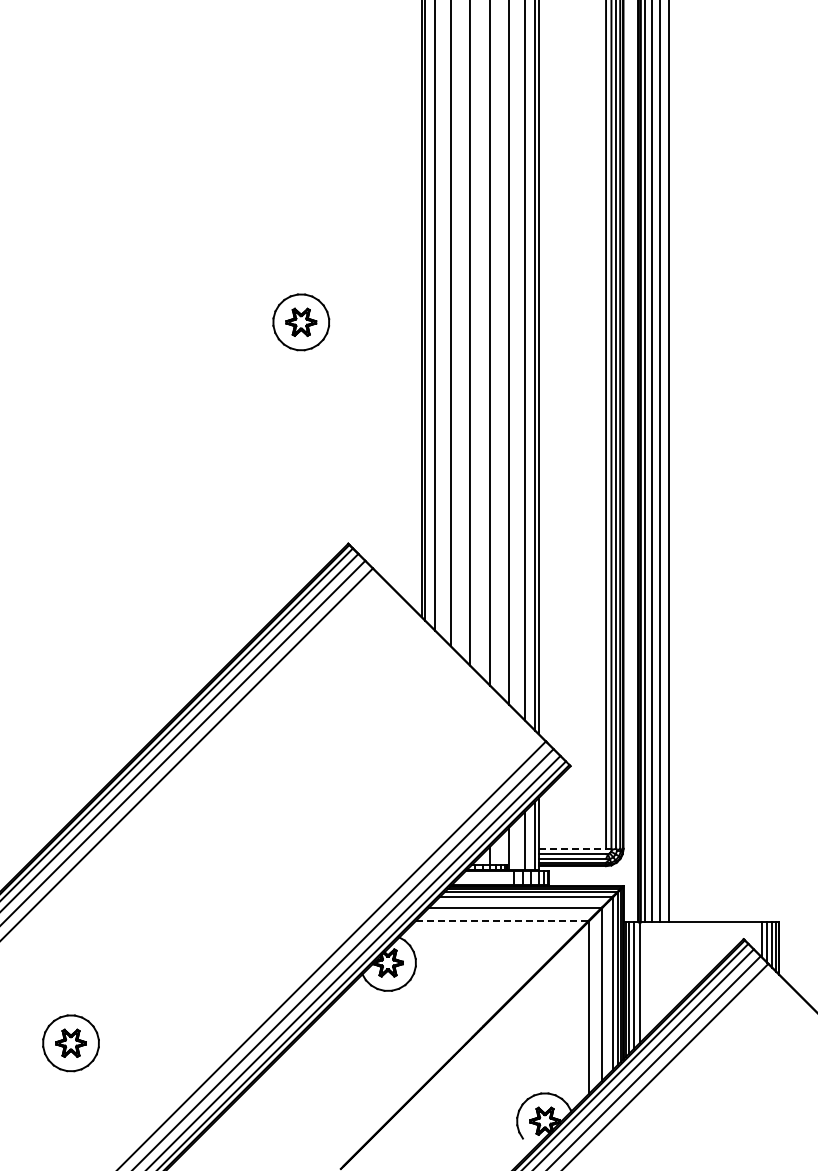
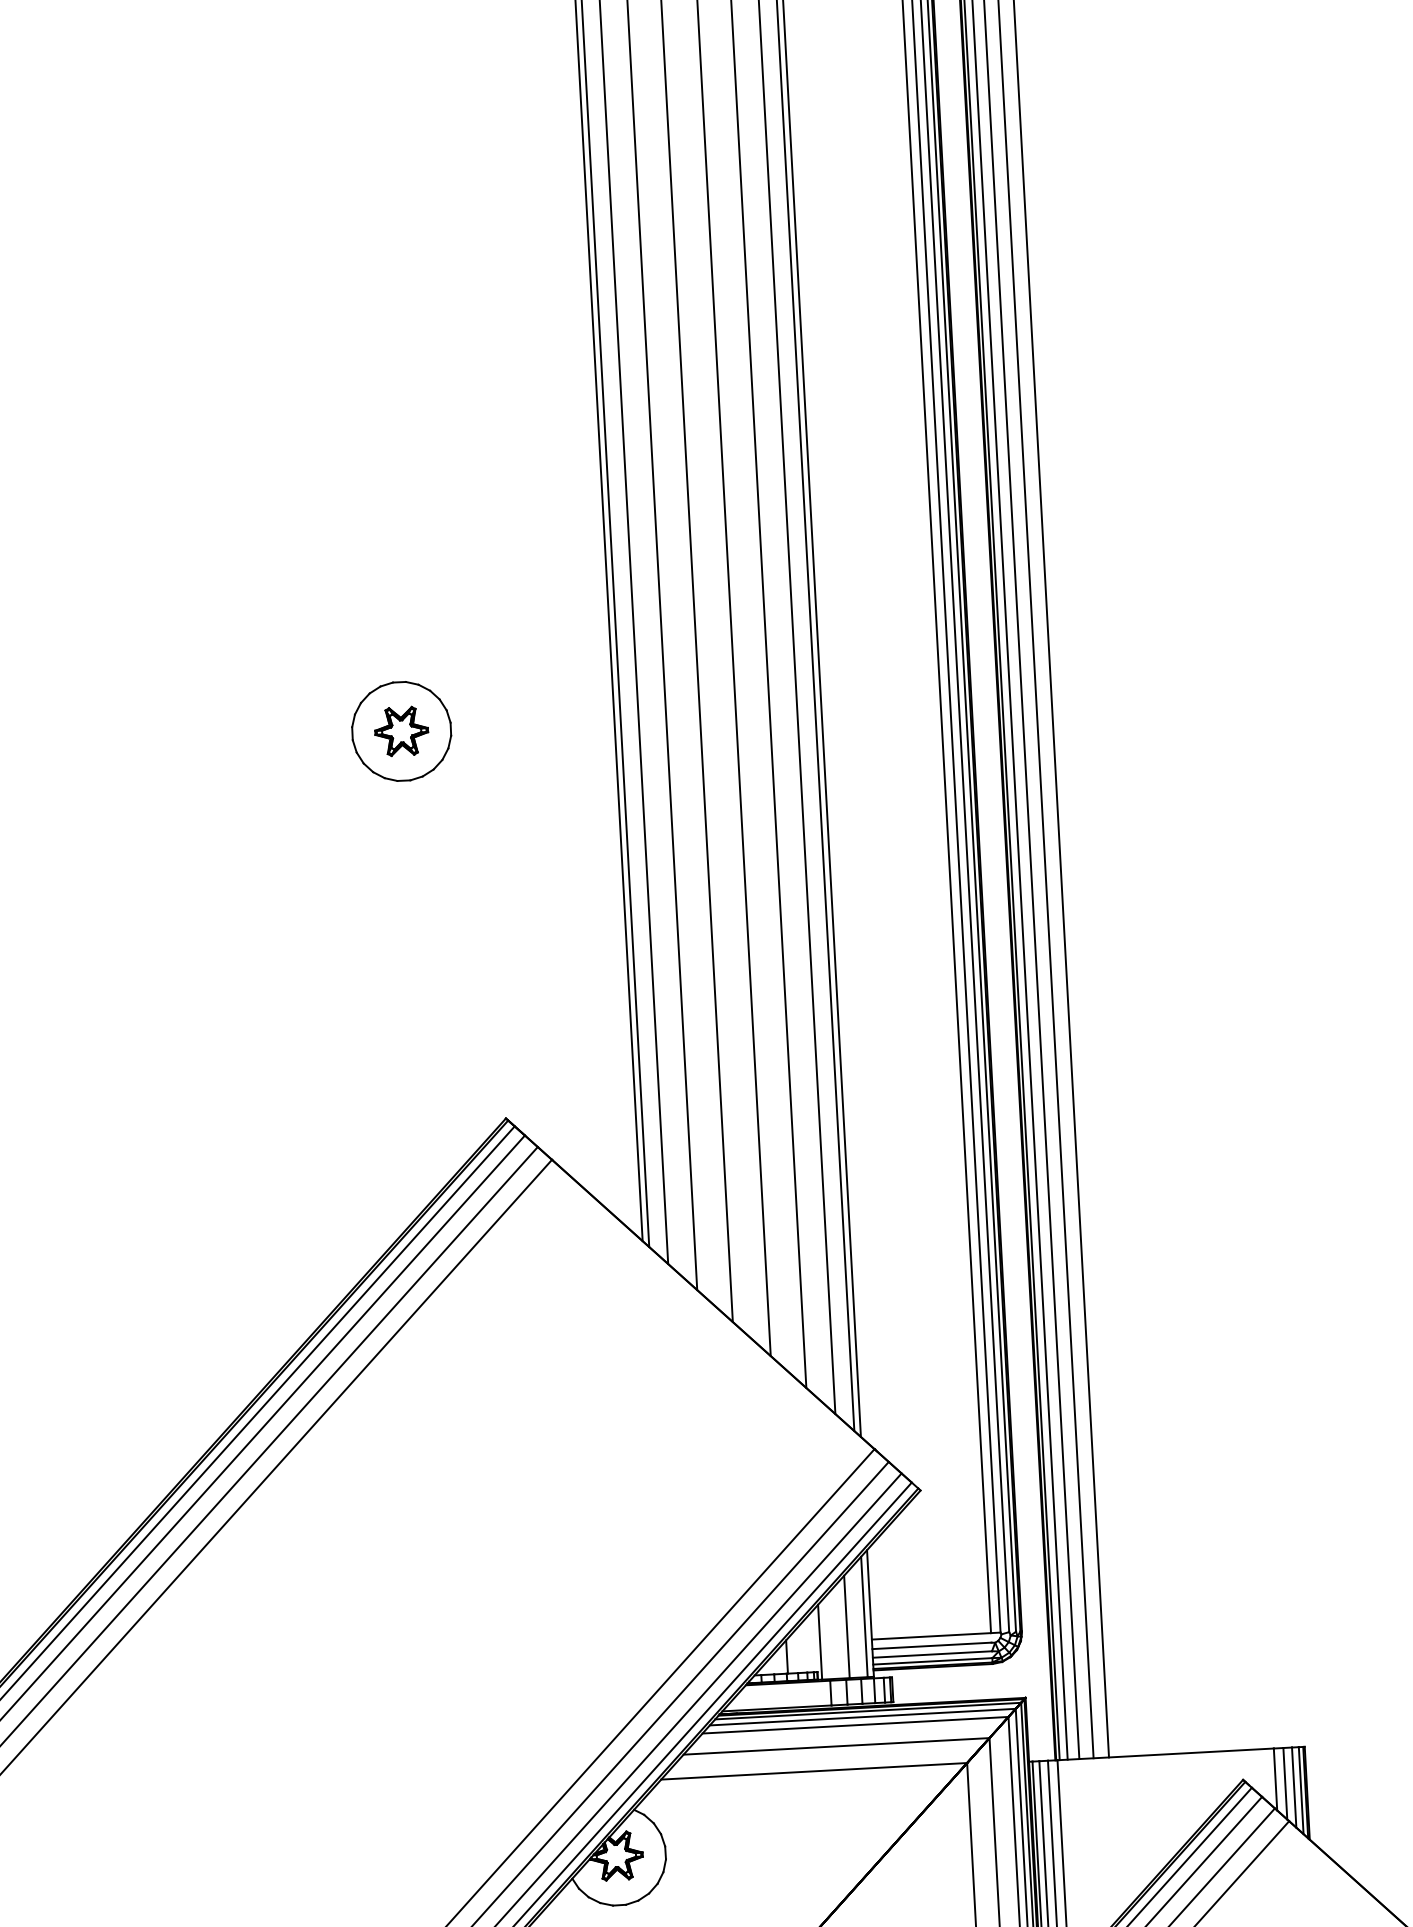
line: (572, 848) -> (931, 1635), dashed -> solid
line: (502, 921) -> (814, 1771), dashed -> solid

